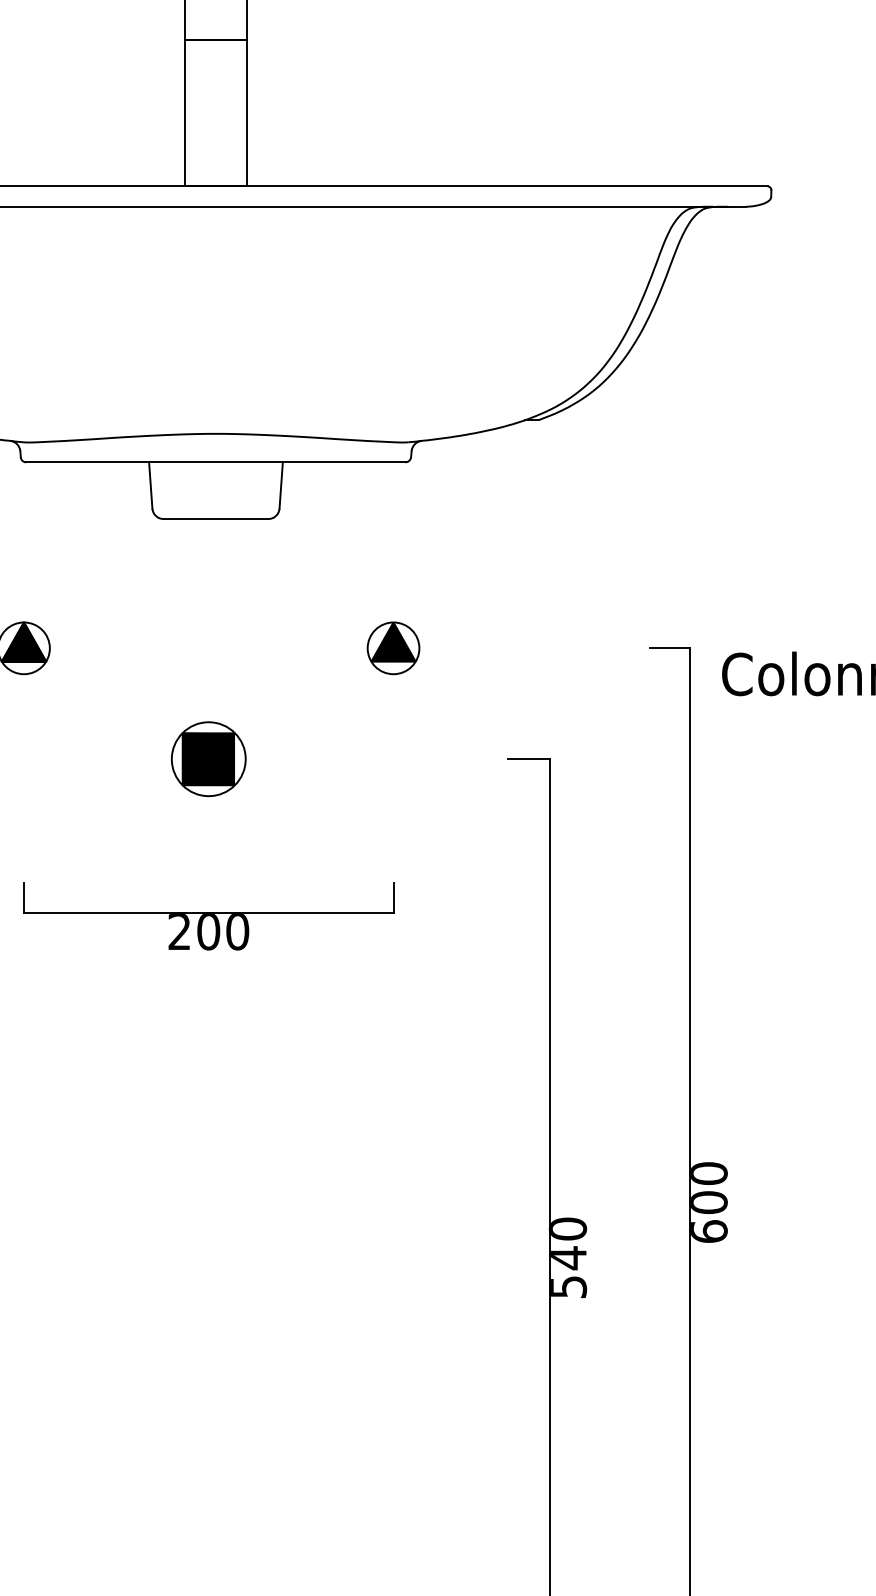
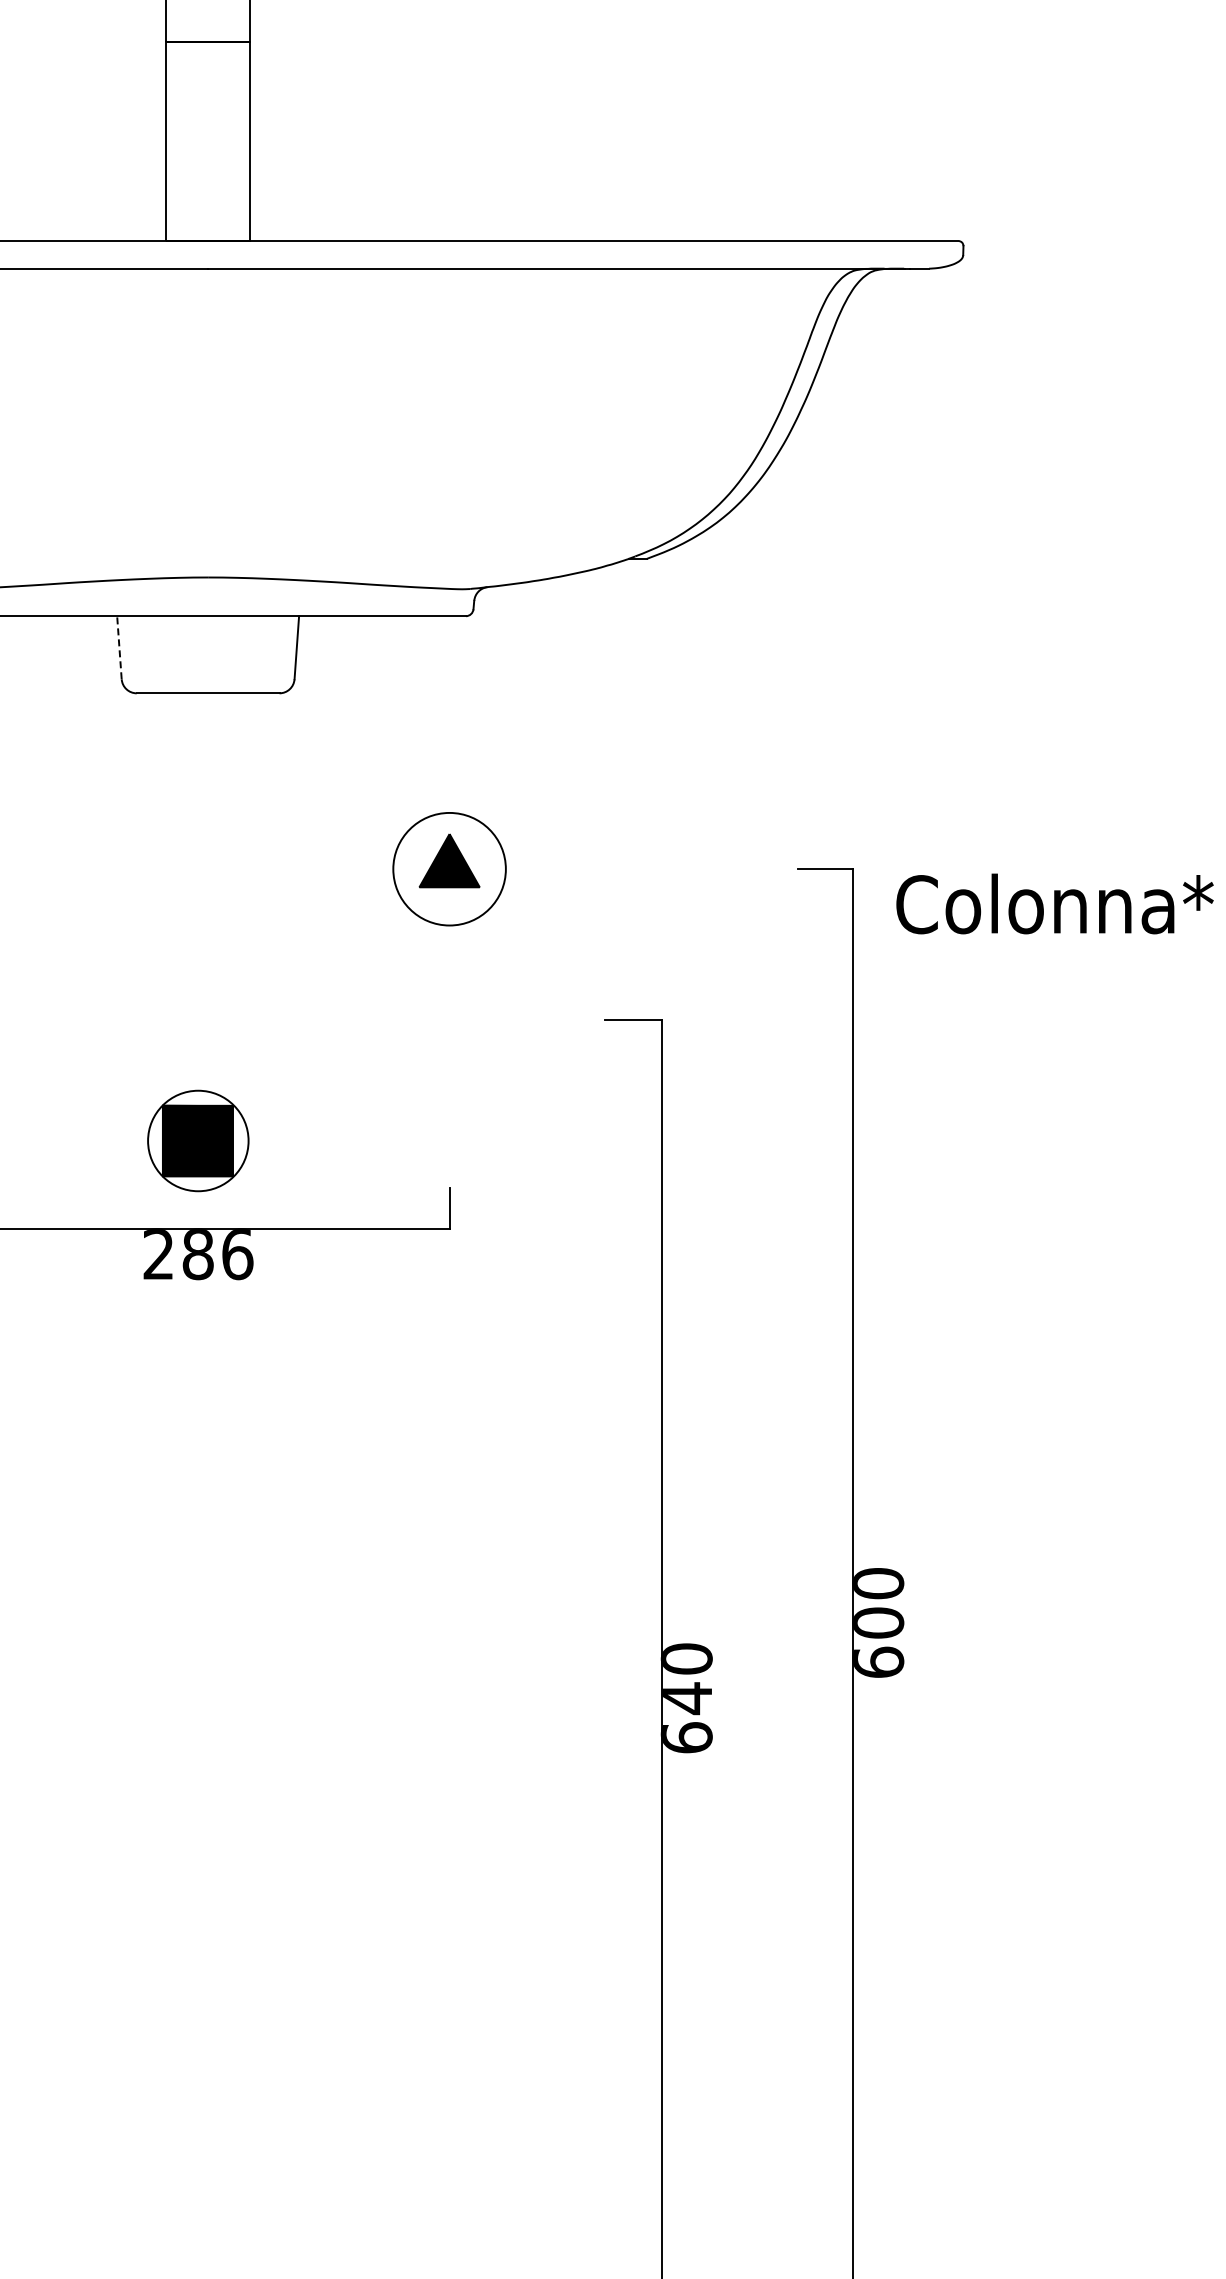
line: (150, 485) -> (119, 647), solid -> dashed
circle: (393, 648) -> (449, 869), size x1.6
part: (208, 758) -> (198, 1140), moved
text: (222, 932) -> (217, 1255), 200 -> 286
text: (567, 1286) -> (686, 1737), 540 -> 640

